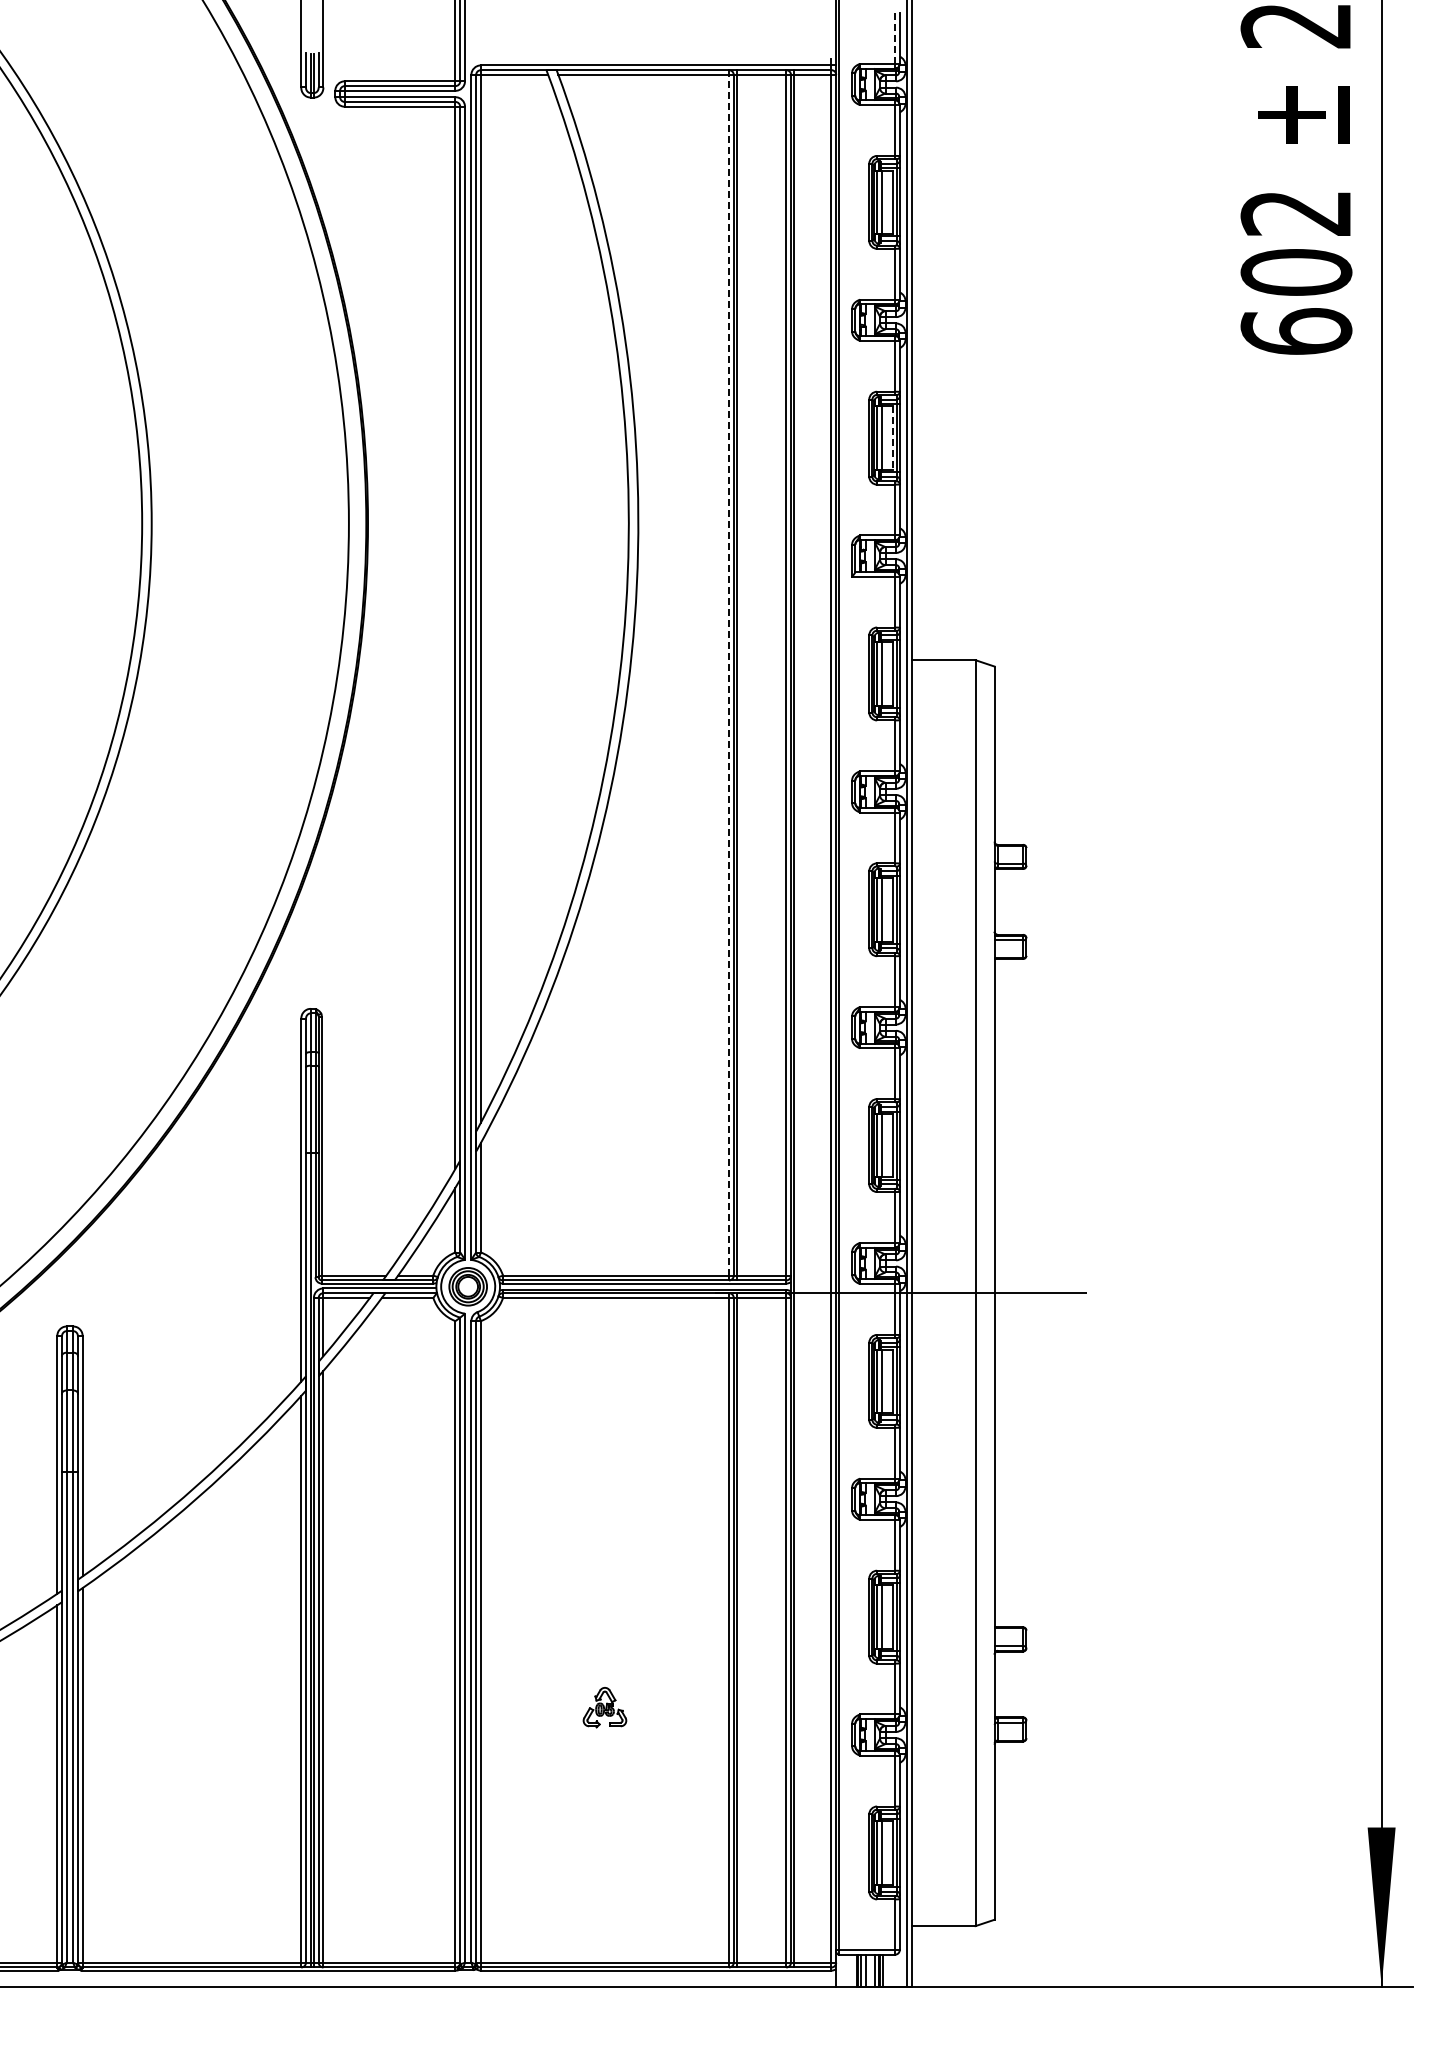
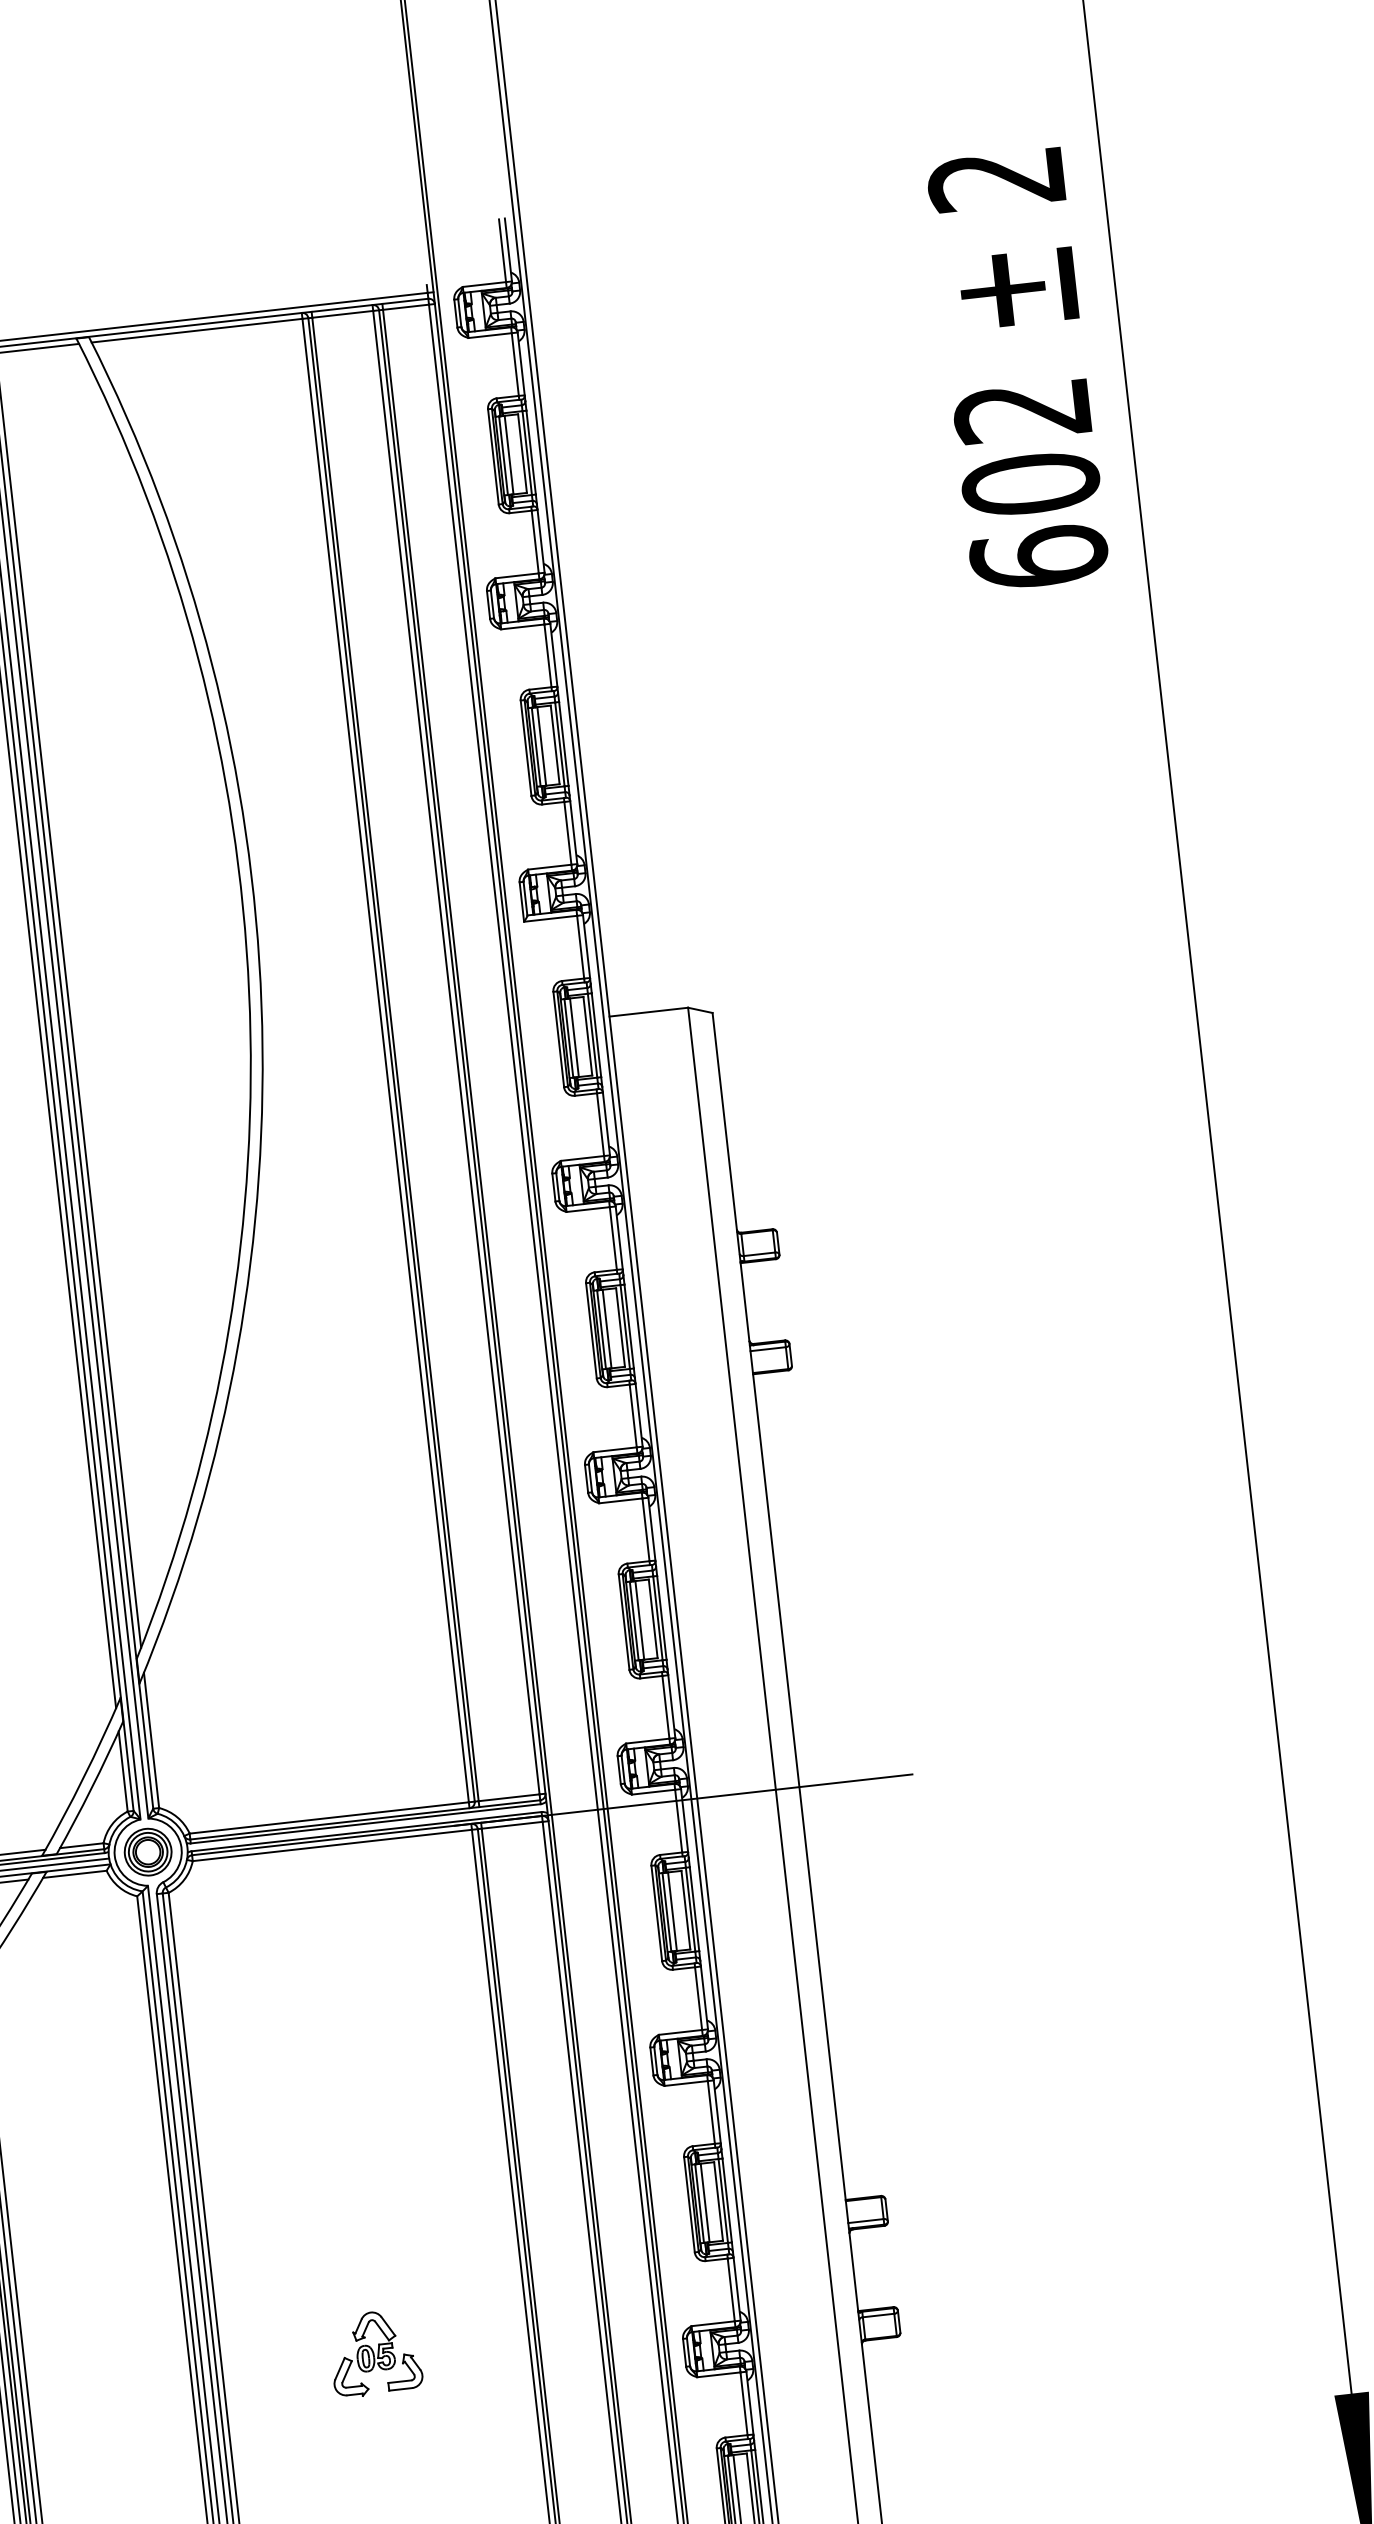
line: (895, 37) -> (502, 249), dashed -> solid
line: (892, 438) -> (554, 745), dashed -> solid
line: (729, 674) -> (386, 1059), dashed -> solid
part: (604, 1707) -> (374, 2353), size x1.67

